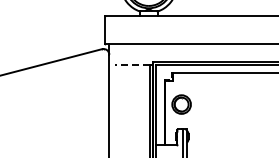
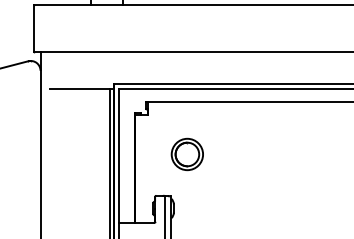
line: (132, 65) -> (79, 88), dashed -> solid
part: (181, 104) -> (187, 154), moved

